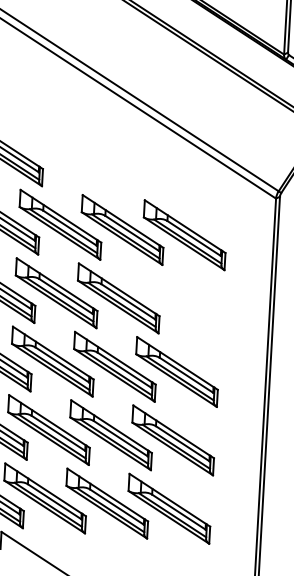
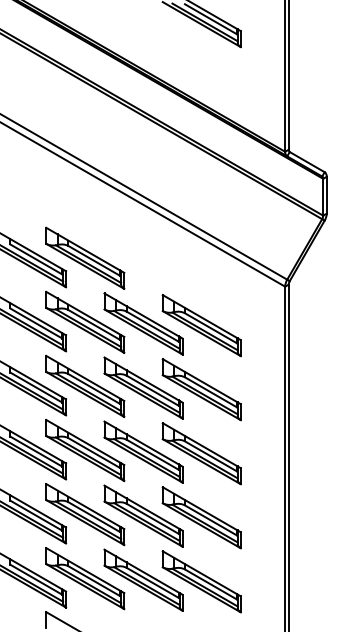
part: (64, 155) -> (85, 257), added
part: (180, 303) -> (201, 389), added

